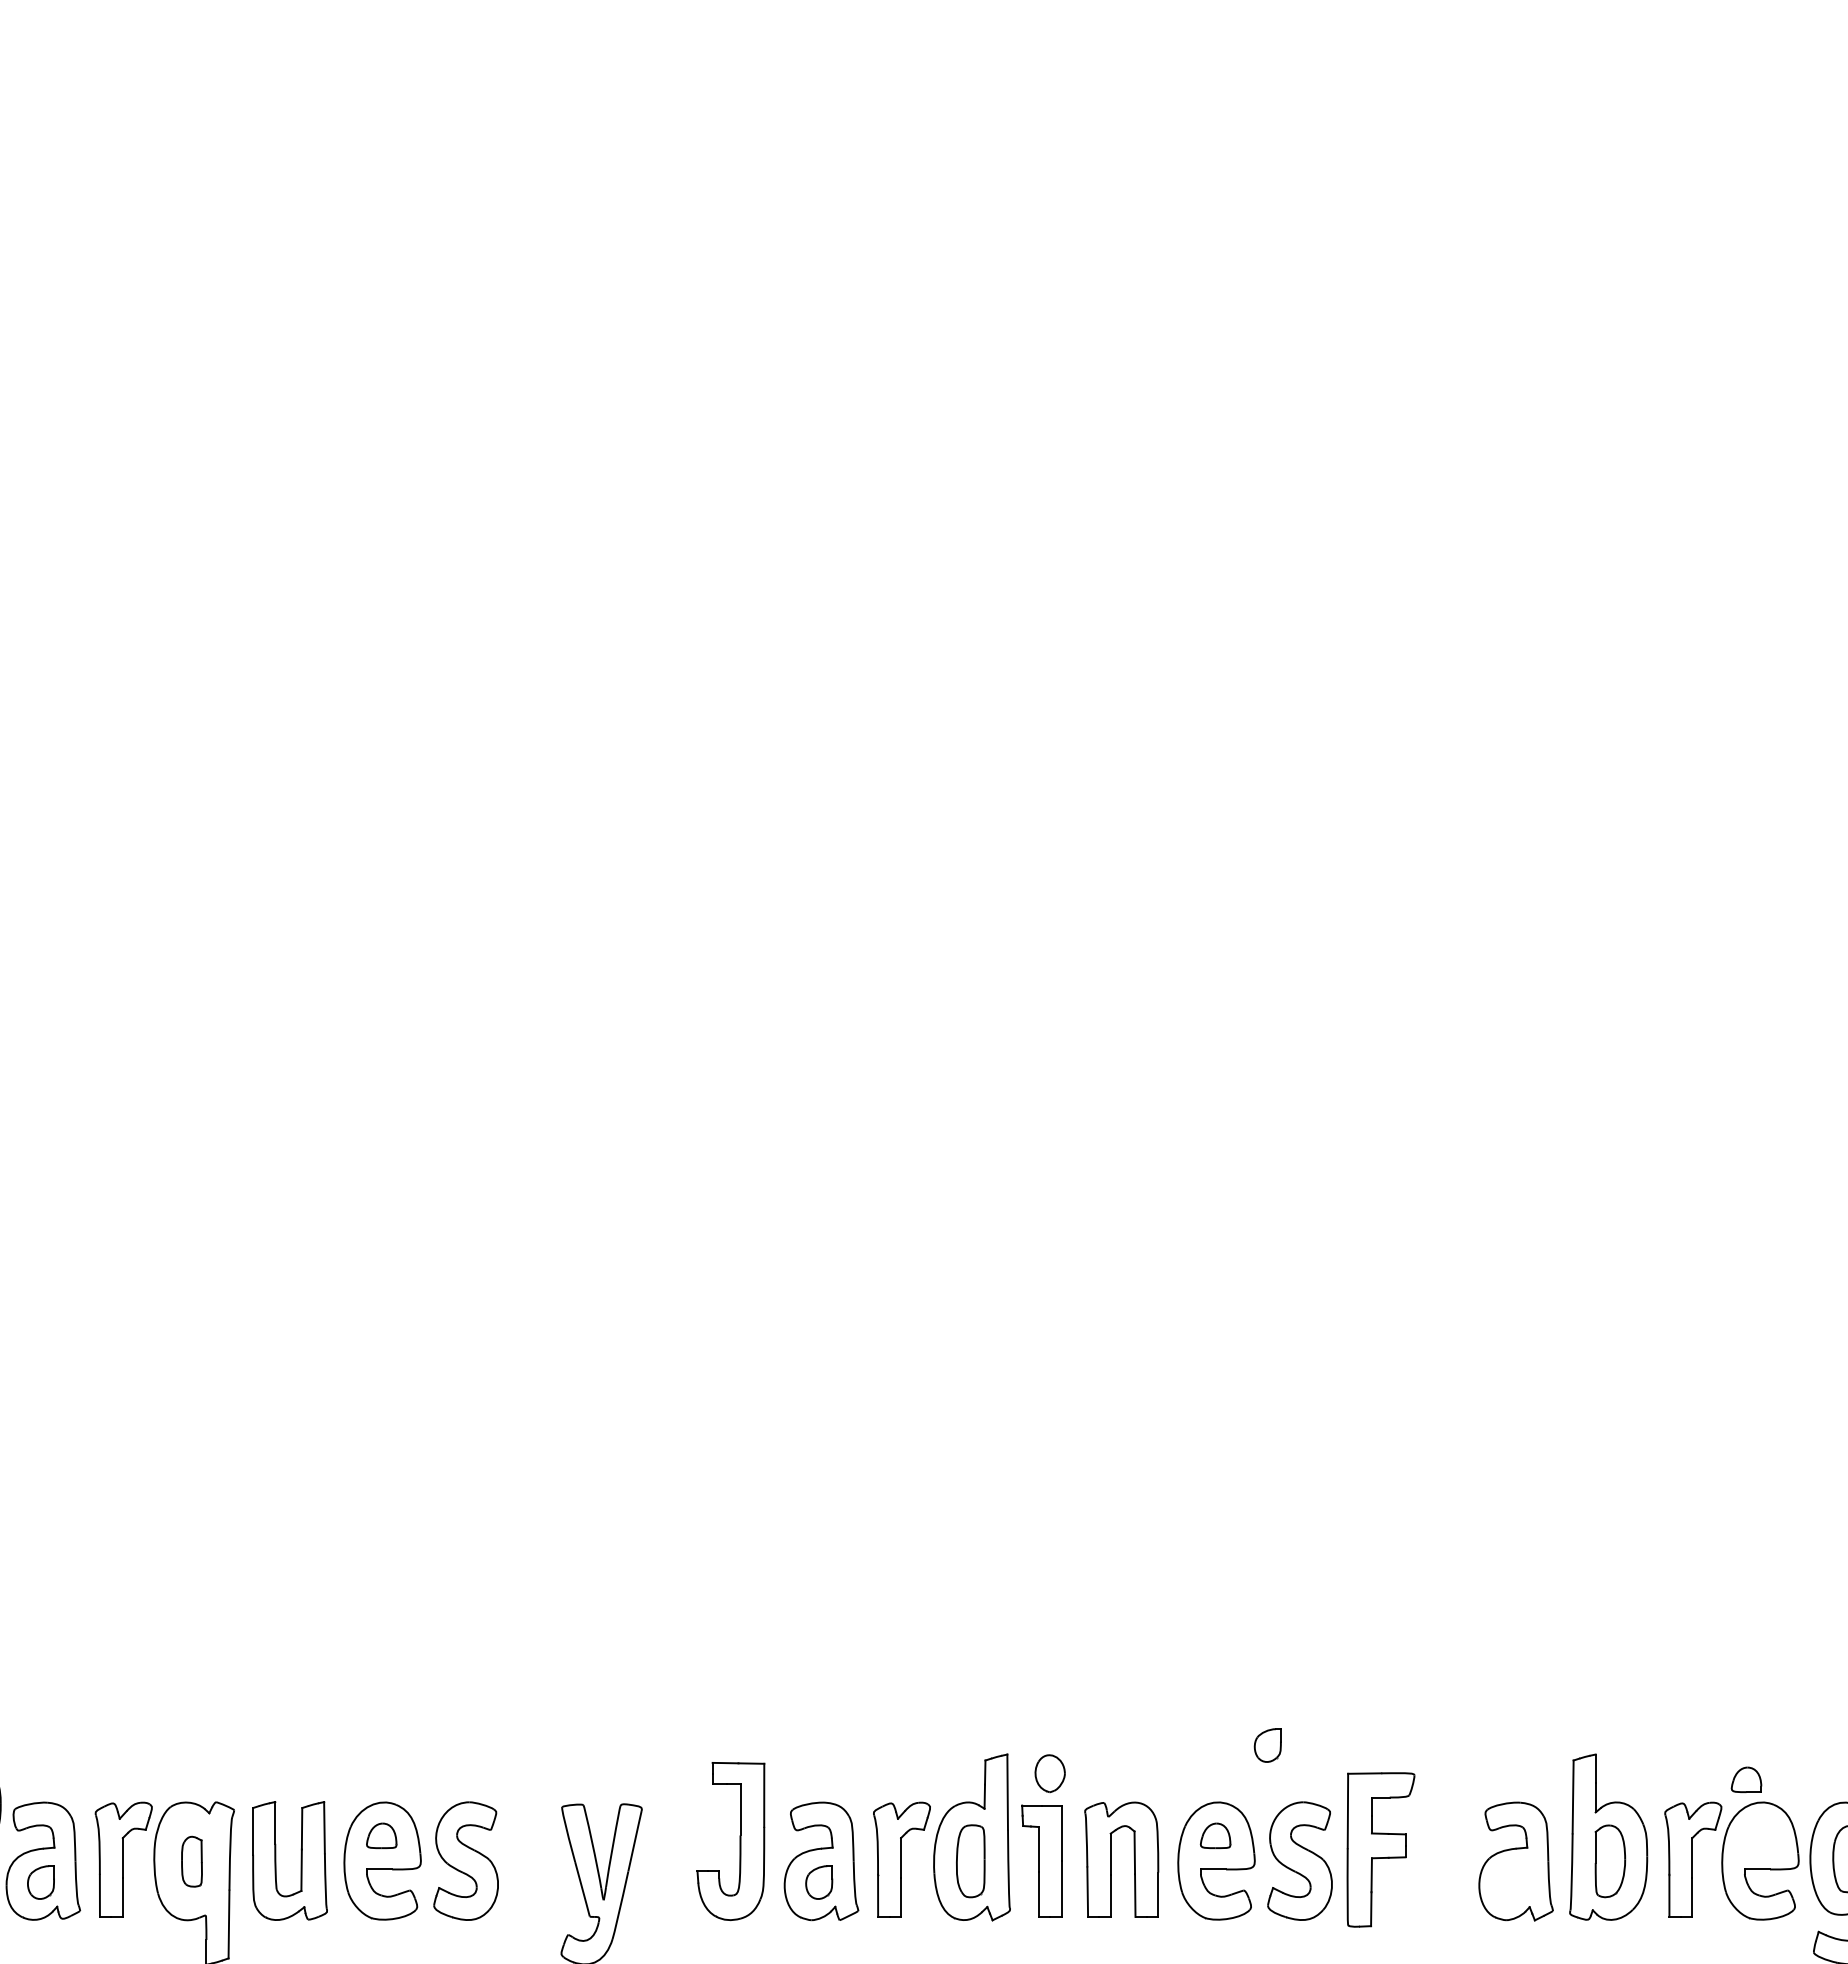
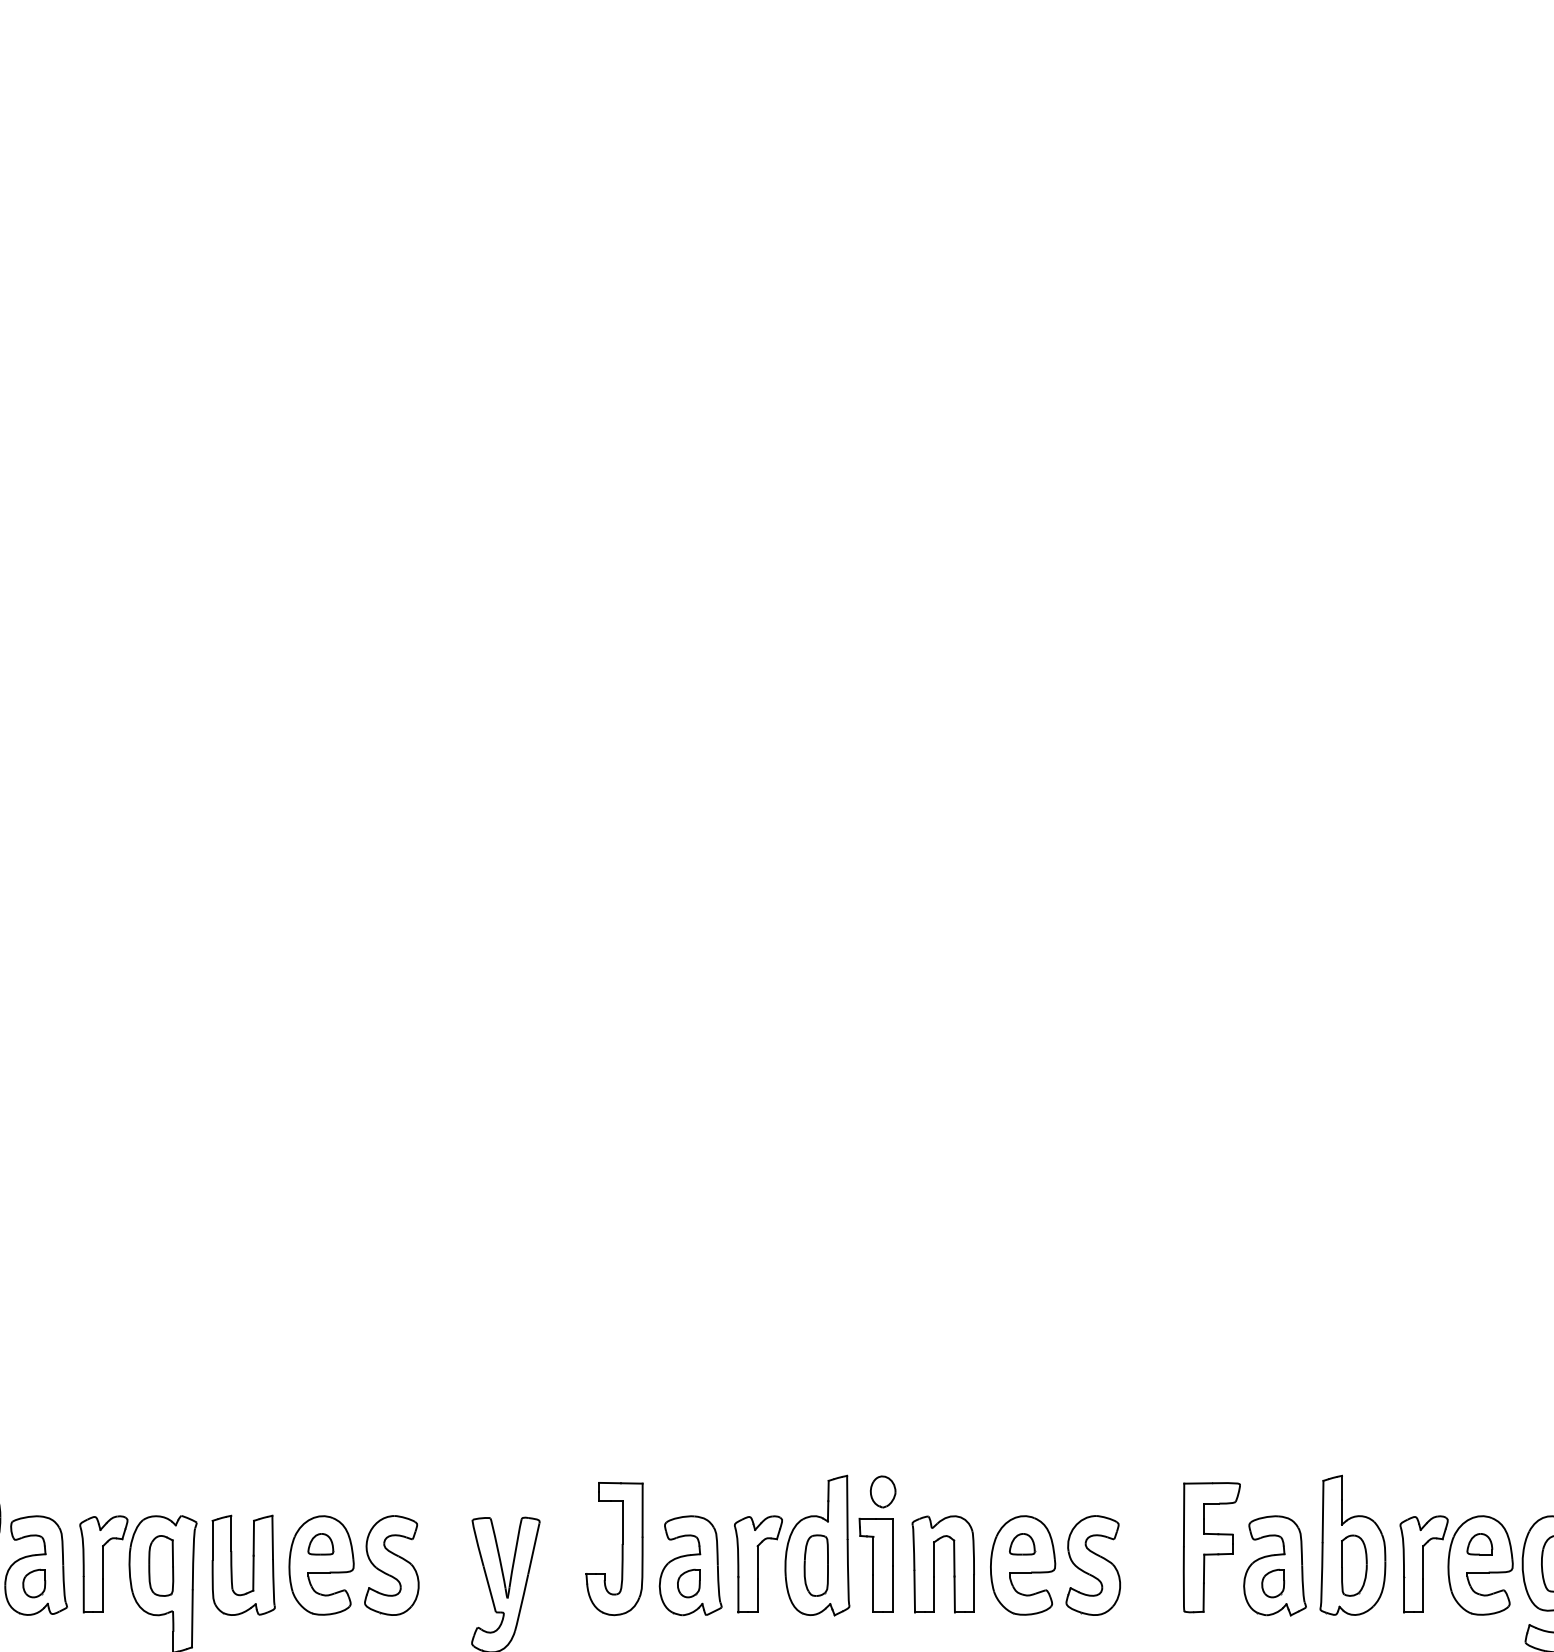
part: (1267, 1745) -> (1272, 1583), moved
part: (1746, 1779) -> (1479, 1543), moved
part: (1380, 1849) -> (1211, 1547), moved
part: (191, 1861) -> (160, 1565), size x1.43

